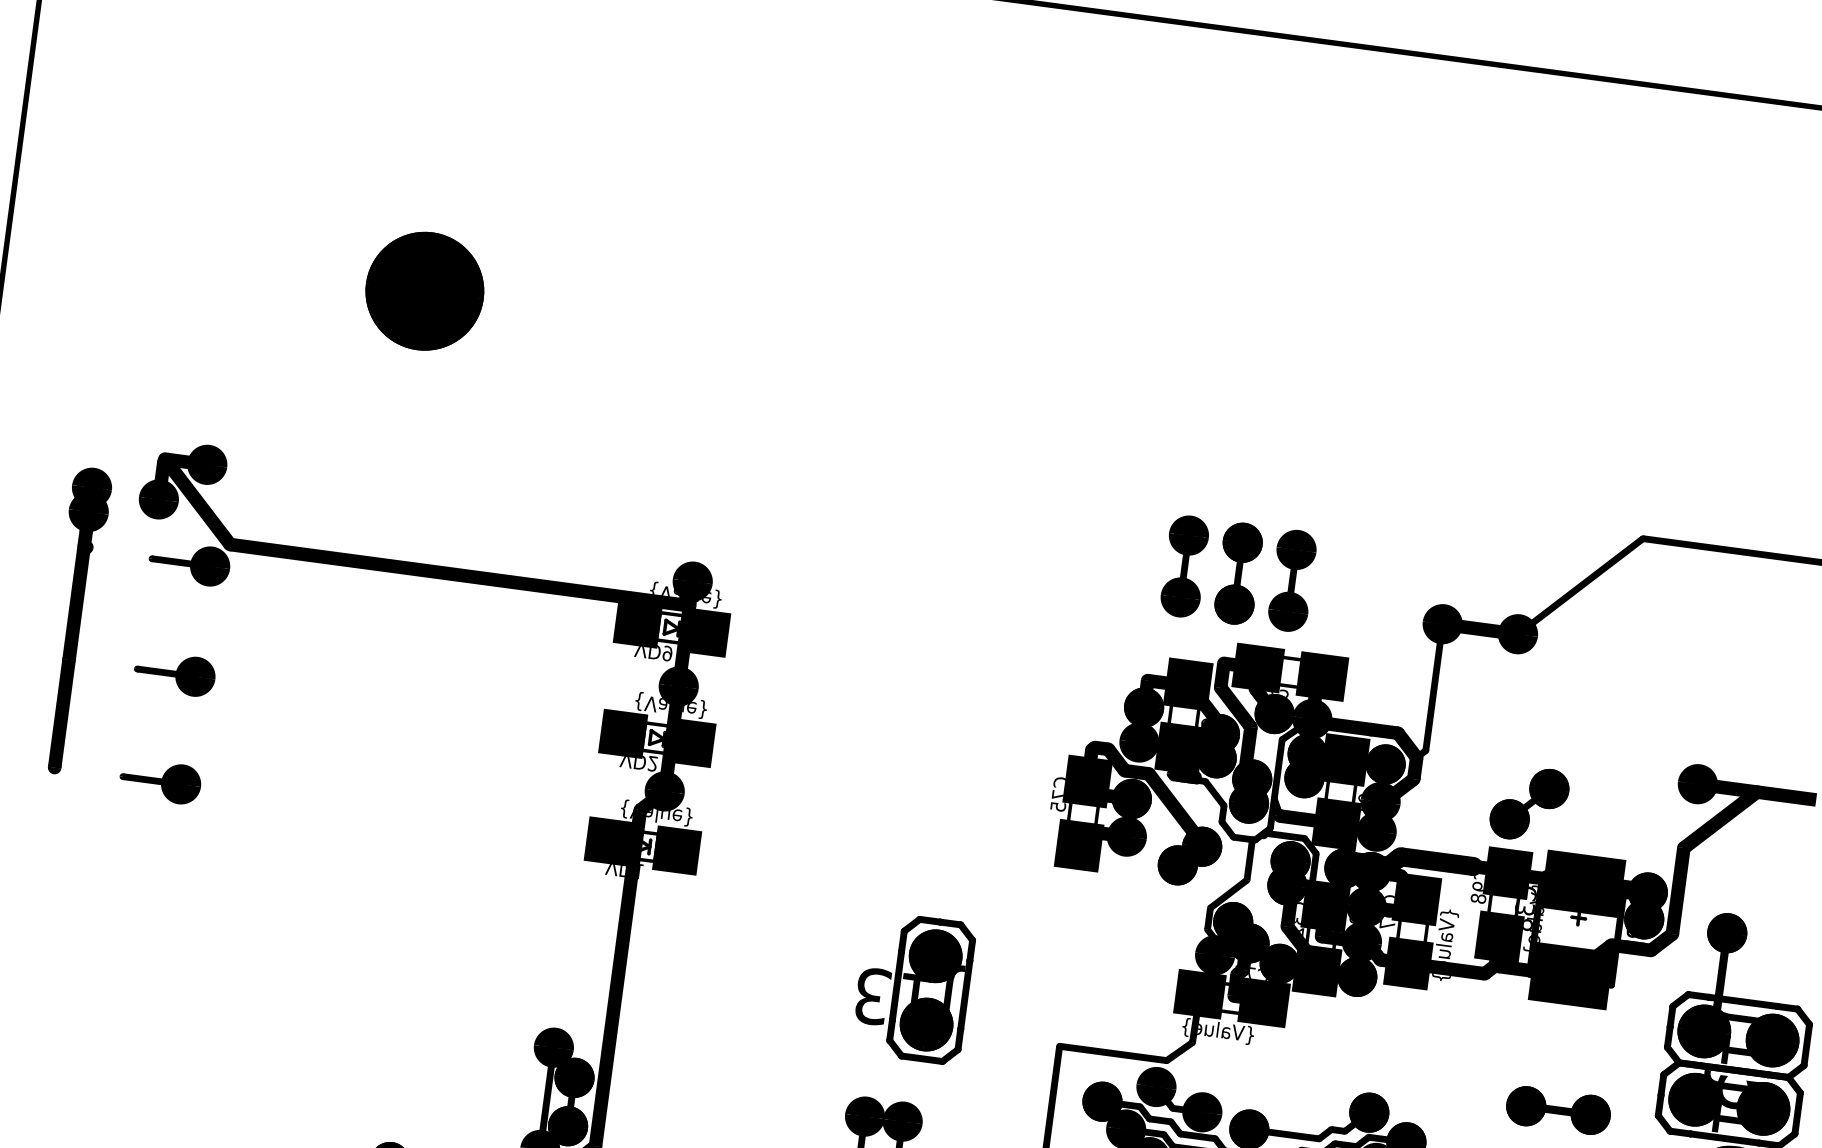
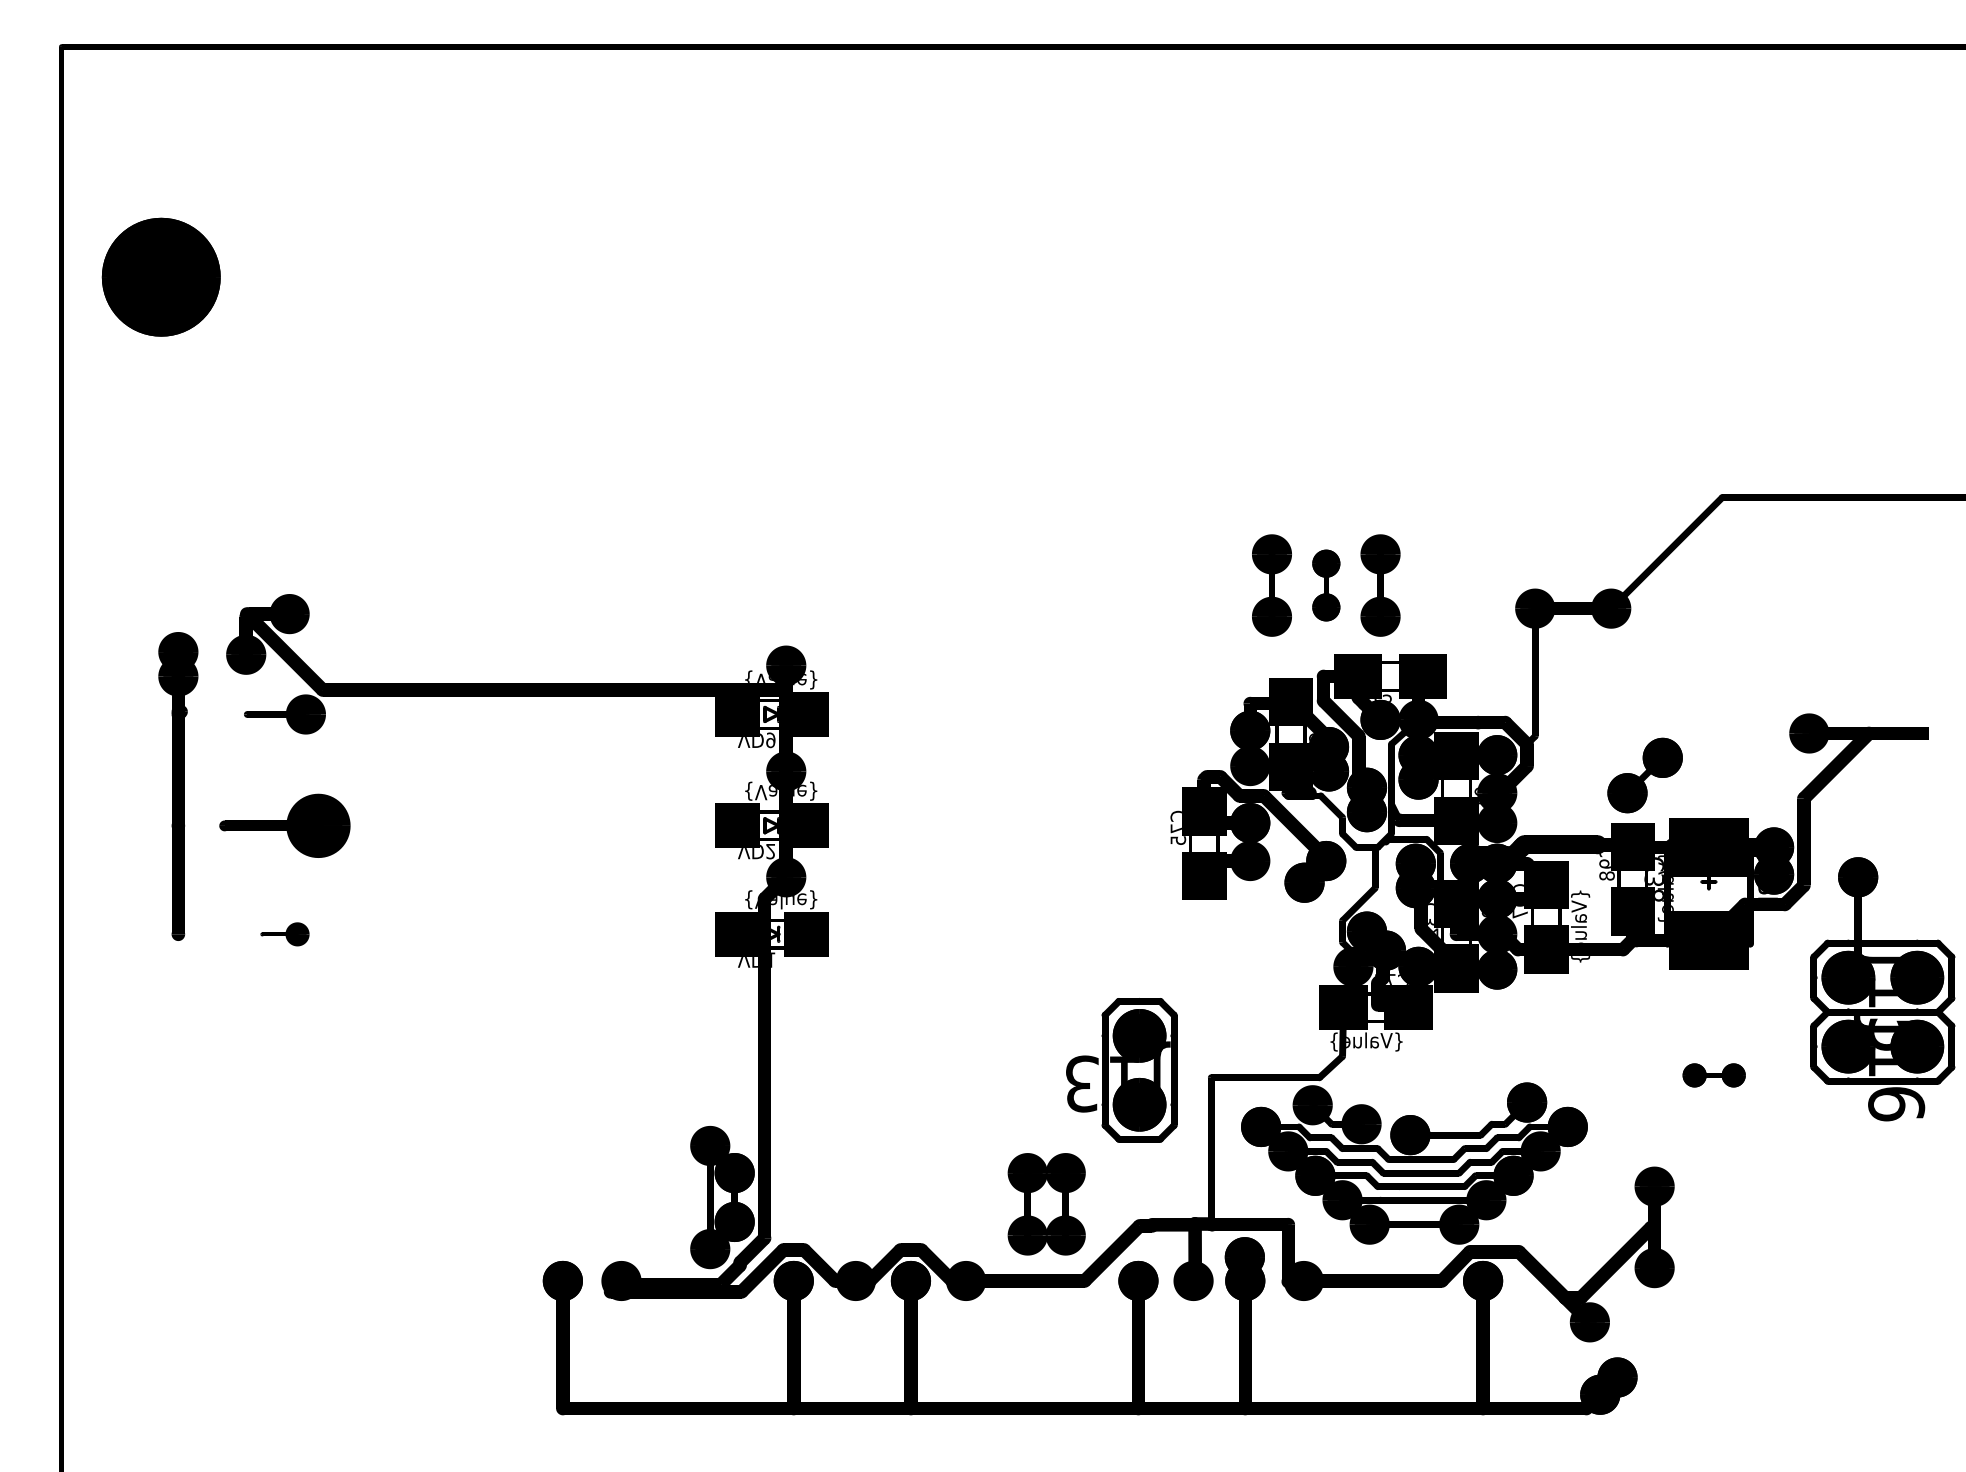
part: (424, 290) -> (160, 276), moved
part: (1238, 573) -> (1326, 585), size x0.7
part: (174, 673) -> (284, 825), size x1.6
part: (159, 781) -> (284, 934), size x0.6
text: (913, 988) -> (1121, 1070), moved
part: (1557, 1110) -> (1713, 1075), size x0.6

